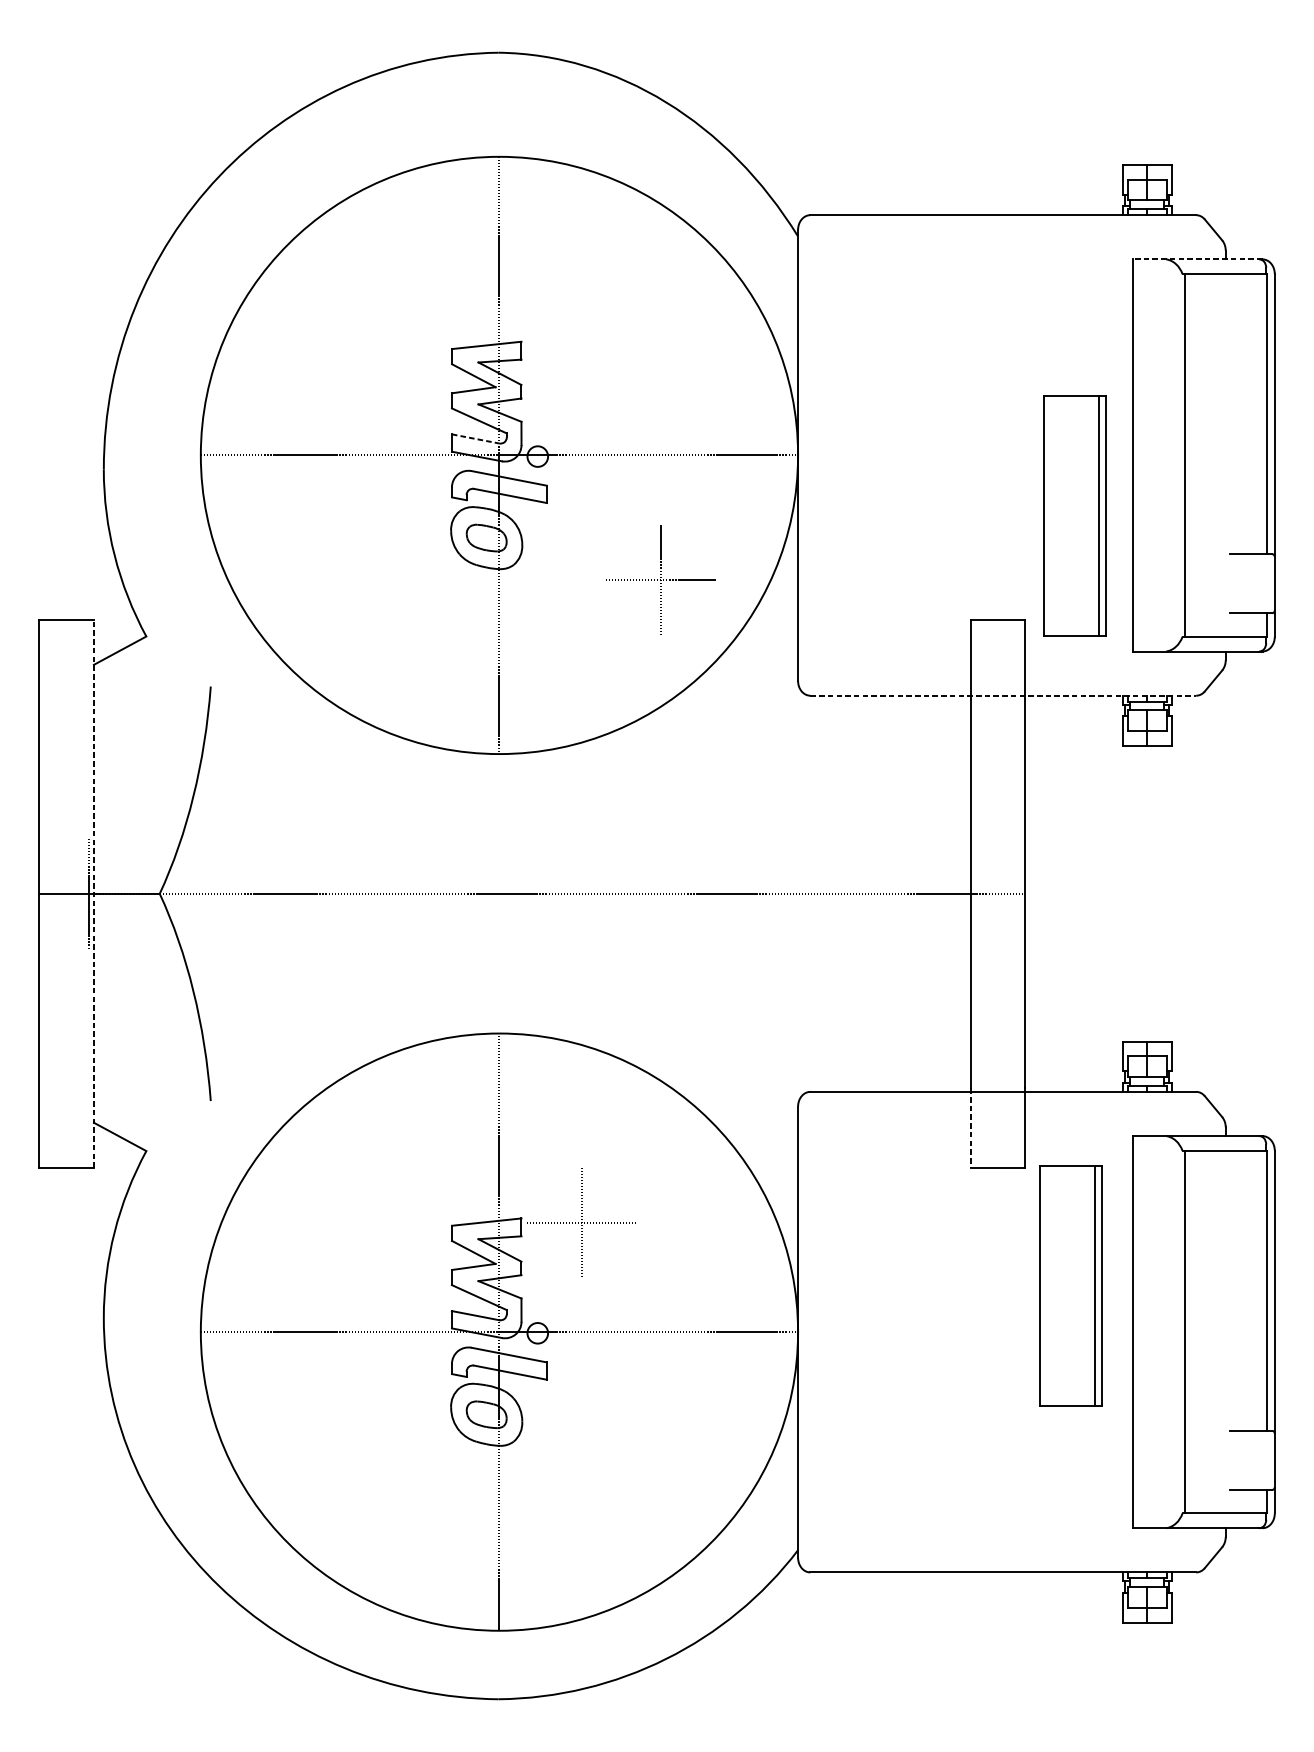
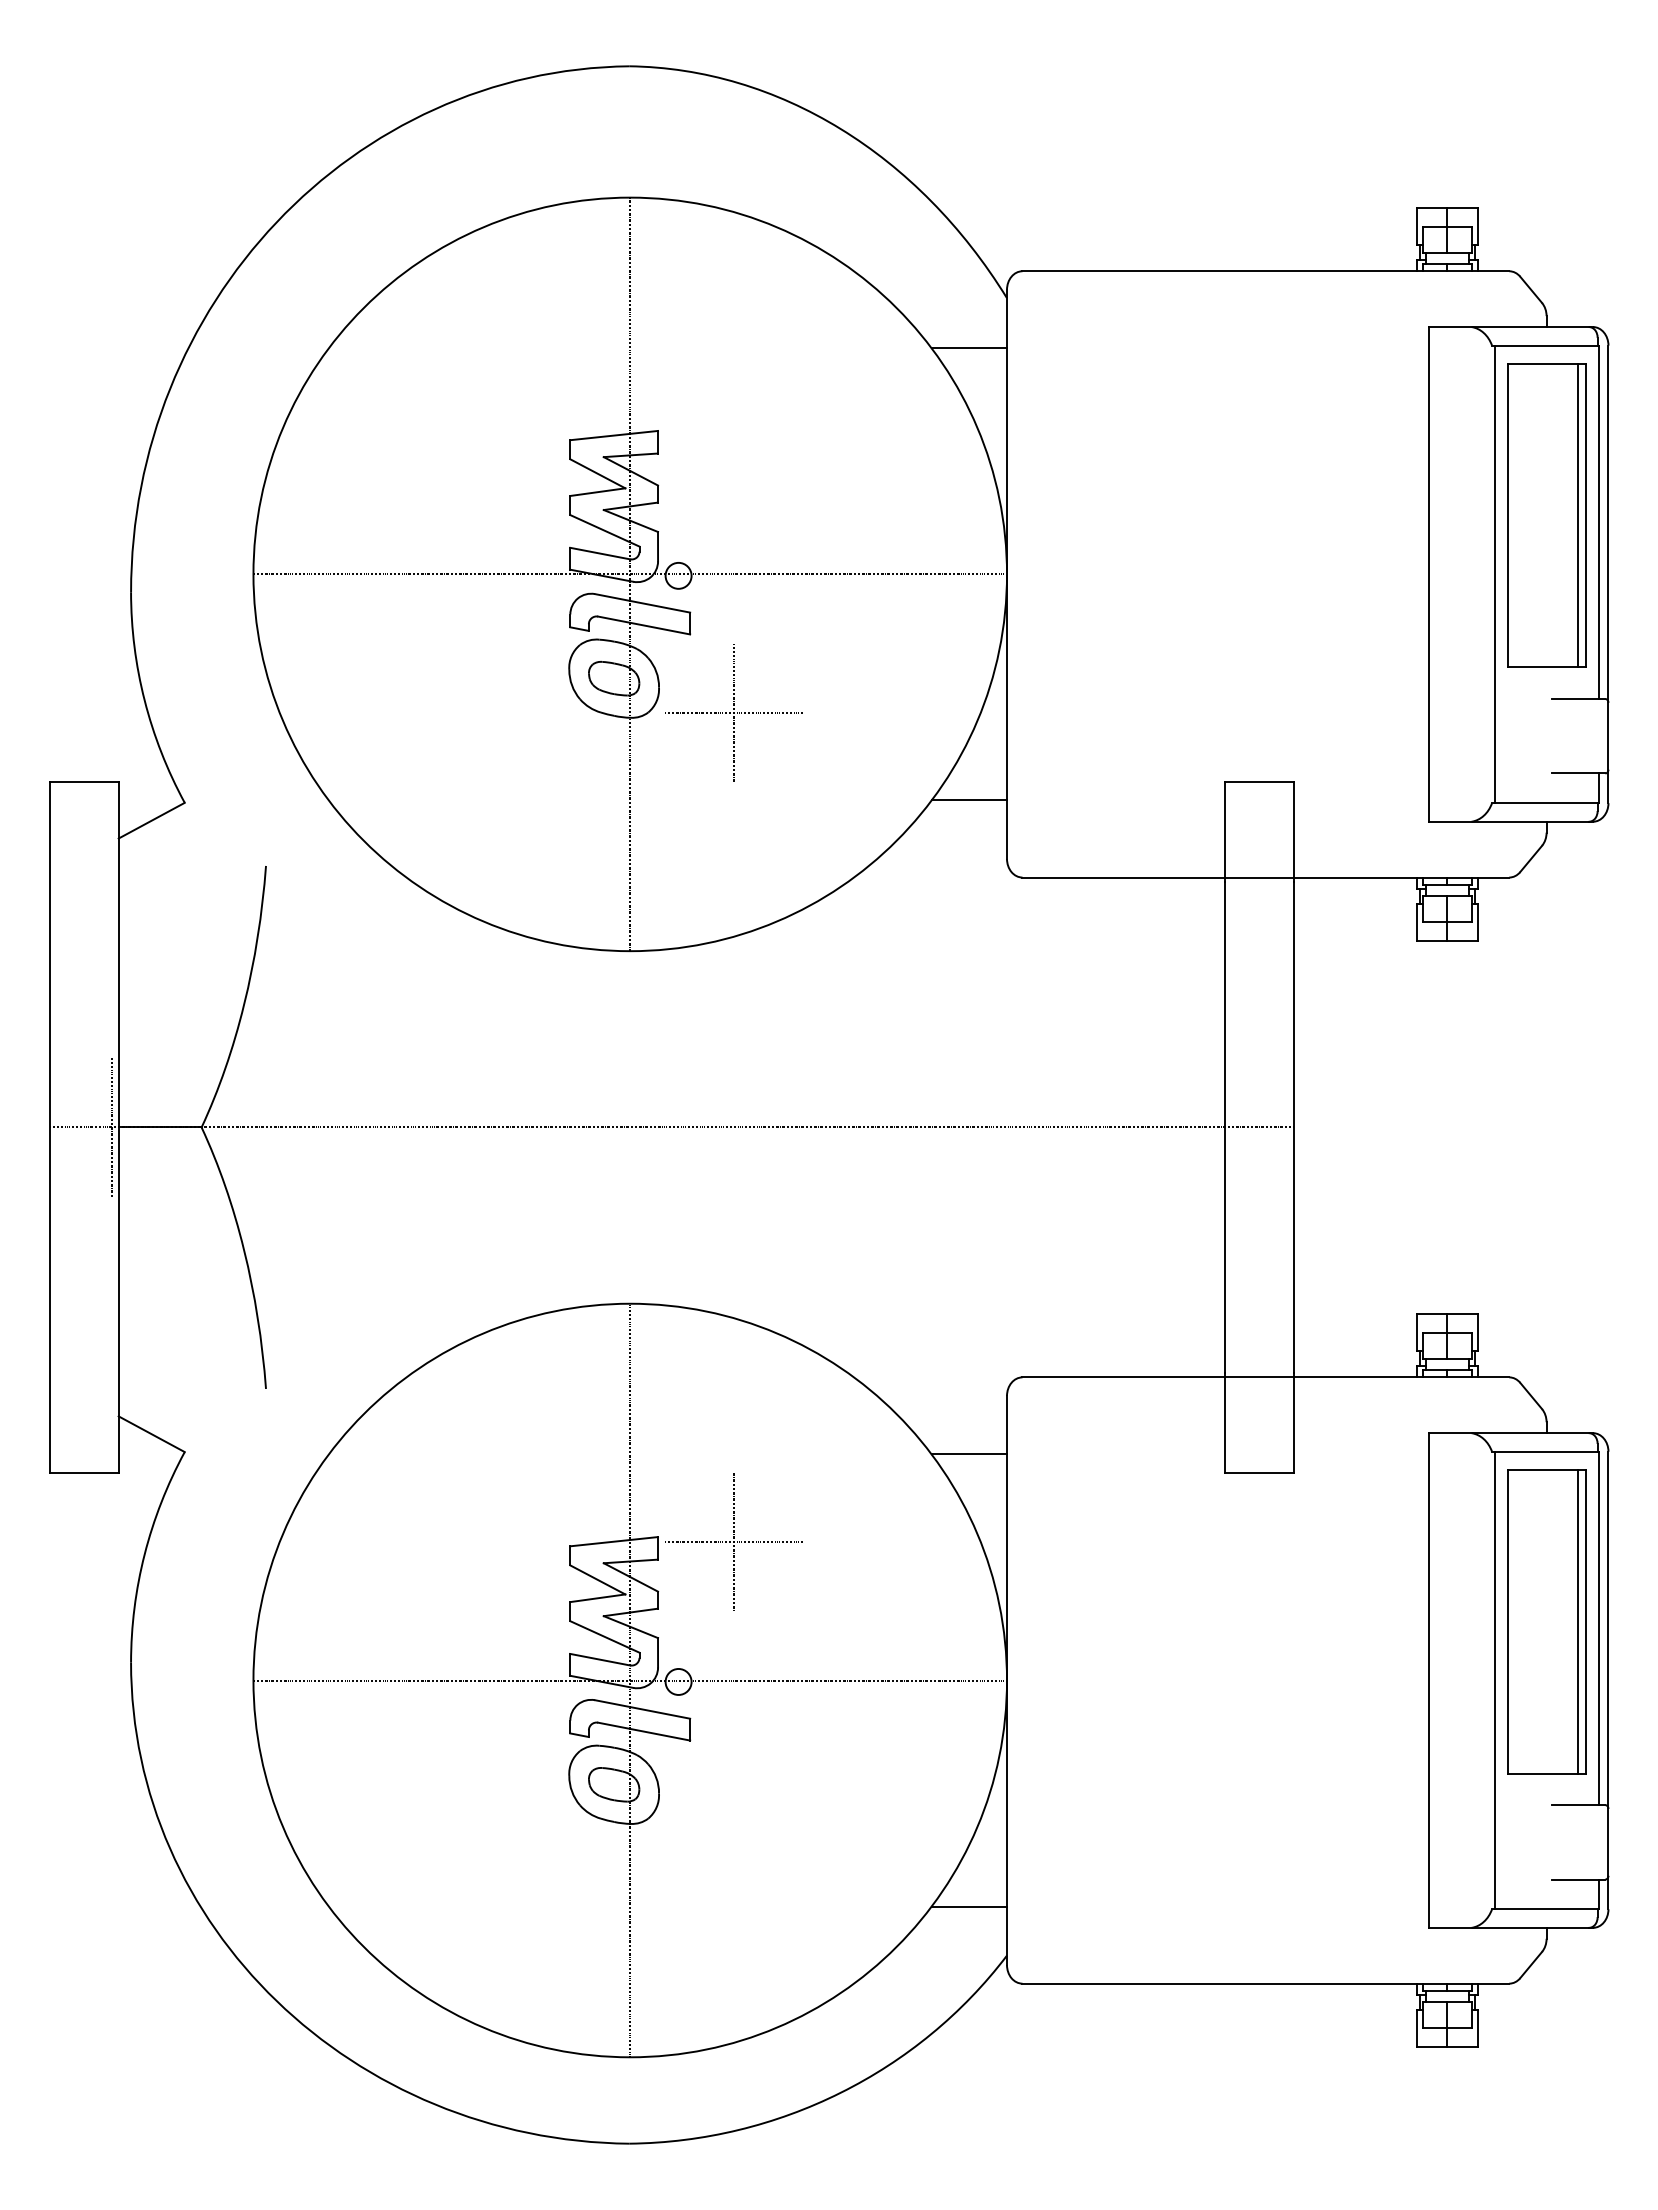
line: (1197, 259) -> (1511, 327), dashed -> solid
line: (768, 276) -> (969, 348), added
line: (475, 438) -> (600, 553), dashed -> solid
part: (1074, 515) -> (1546, 515), moved
part: (660, 579) -> (733, 712), moved
line: (768, 634) -> (969, 800), added
line: (1003, 695) -> (1266, 877), dashed -> solid
line: (93, 893) -> (118, 1127), dashed -> solid
line: (970, 1128) -> (1224, 1423), dashed -> solid
line: (768, 1153) -> (969, 1454), added
part: (1070, 1285) -> (1546, 1621), moved
line: (768, 1511) -> (969, 1906), added

